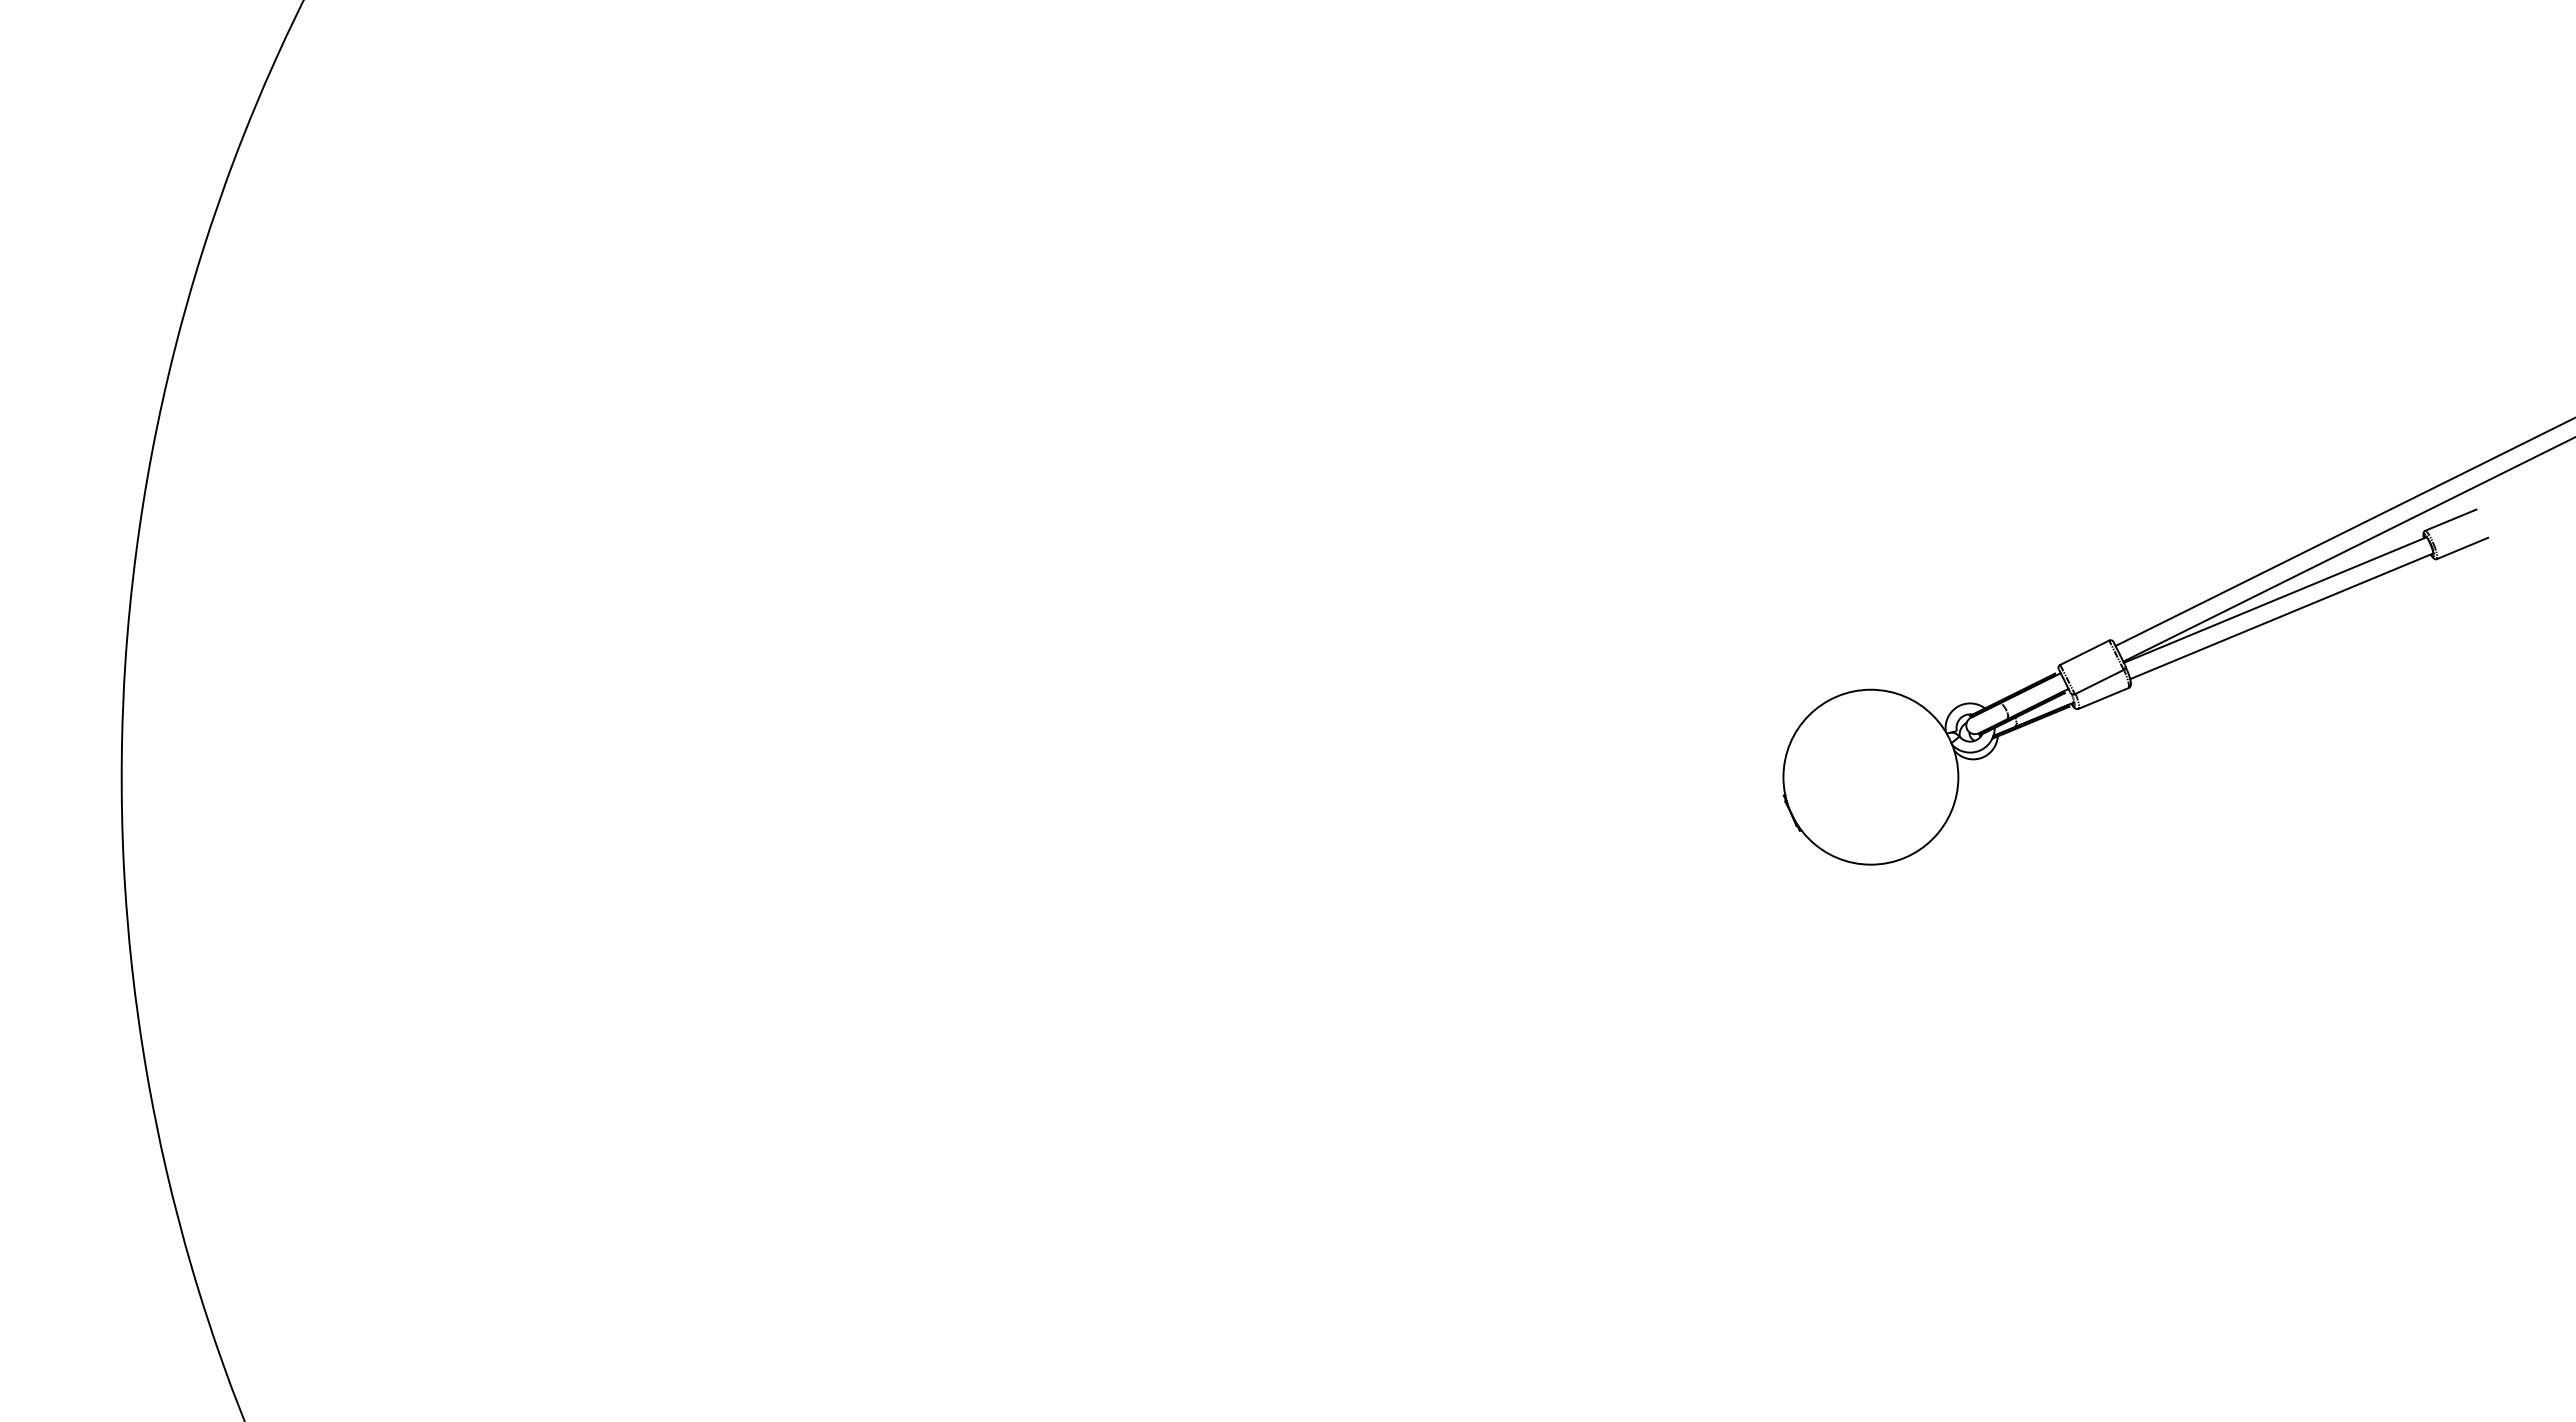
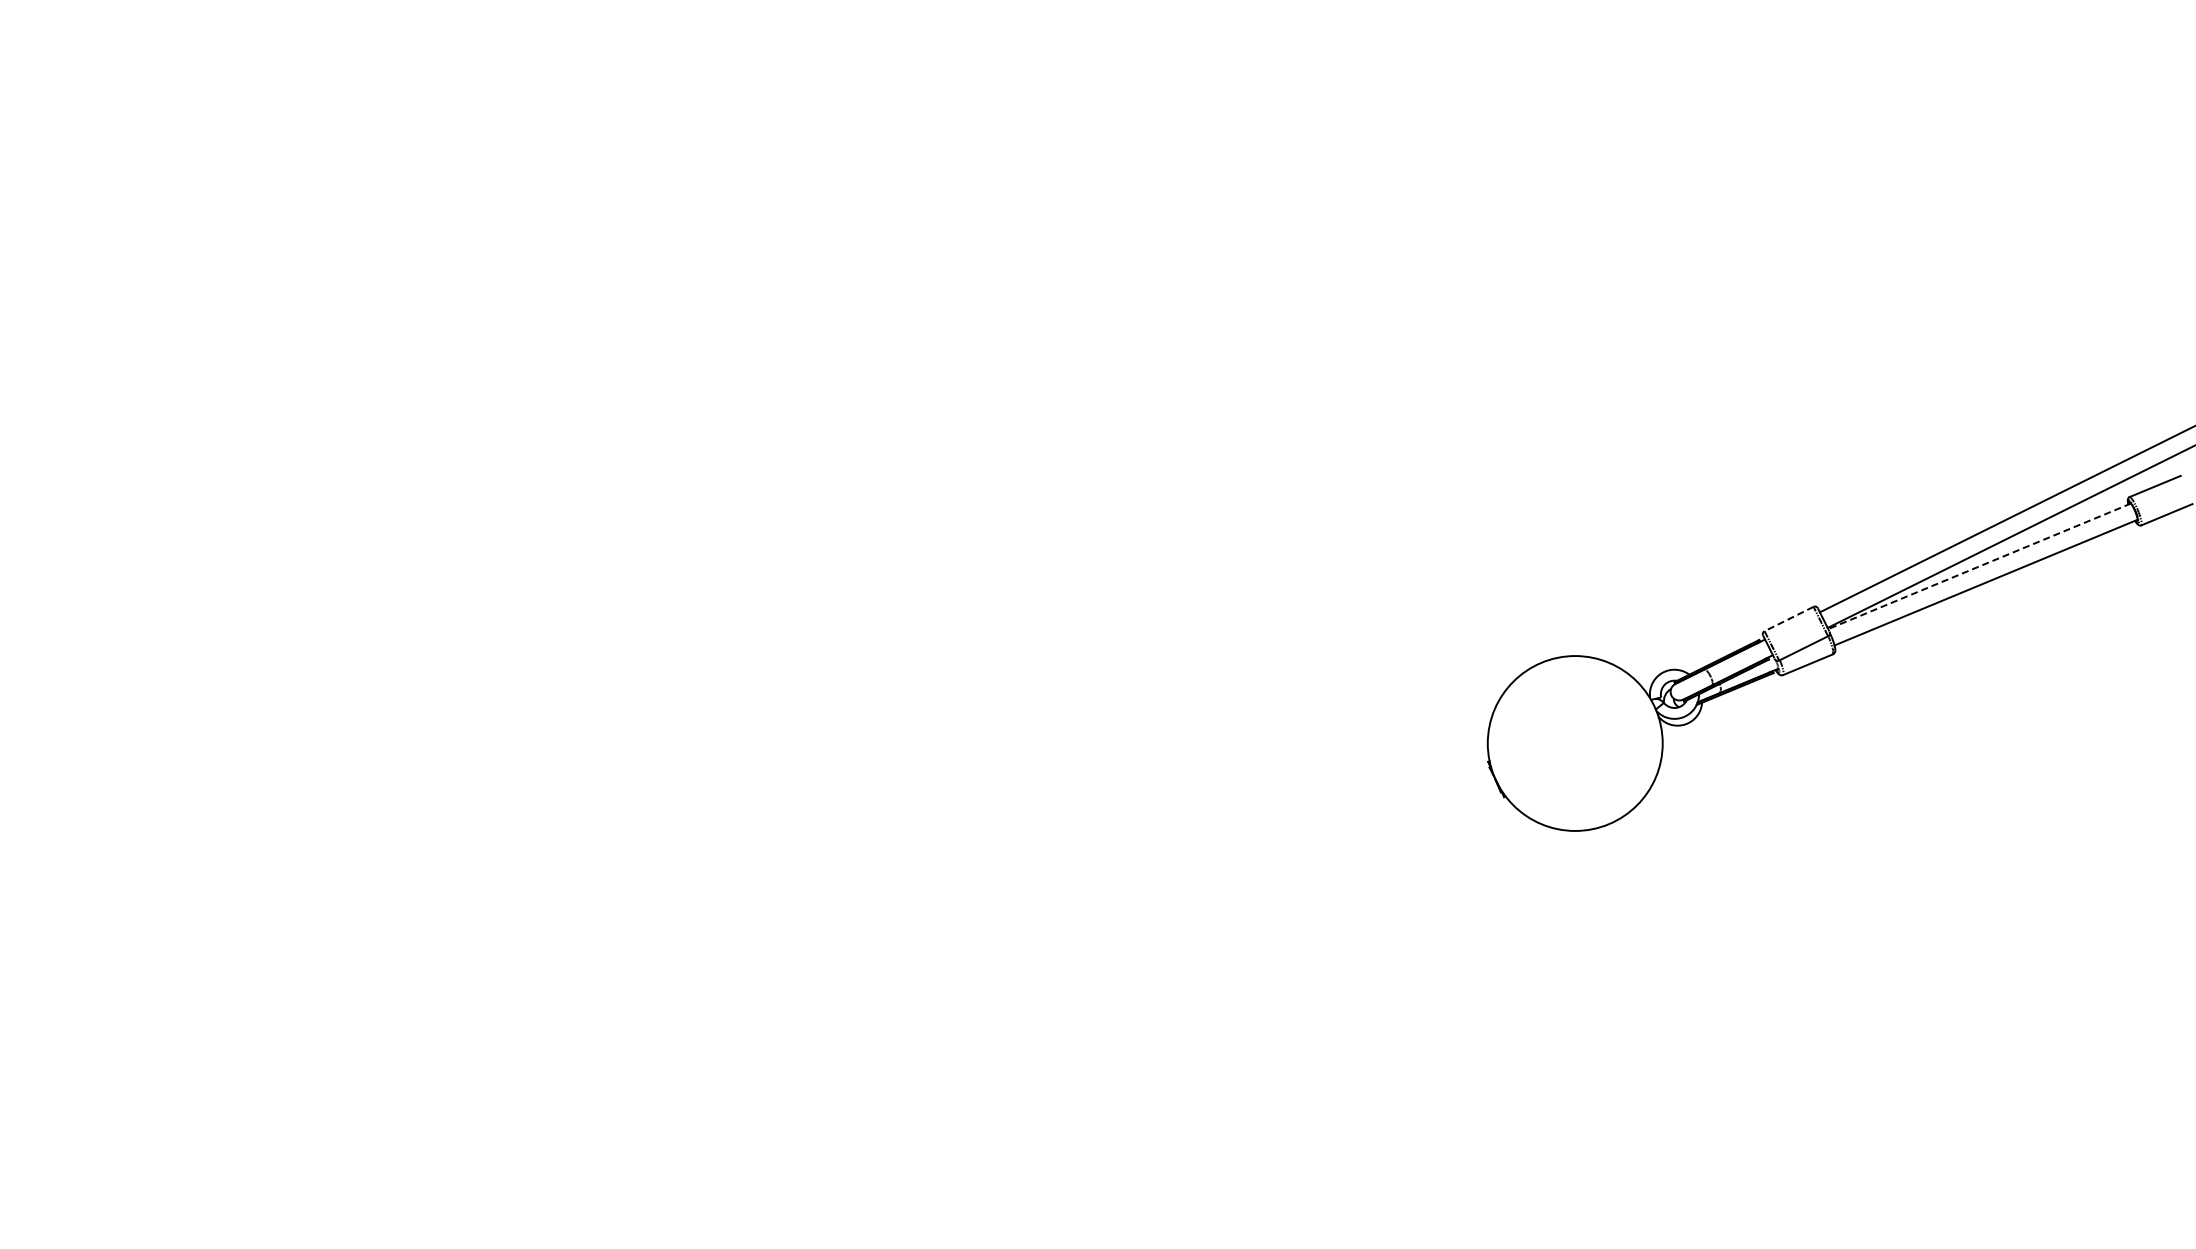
line: (2275, 600) -> (1979, 566), solid -> dashed
line: (2084, 652) -> (1788, 618), solid -> dashed

